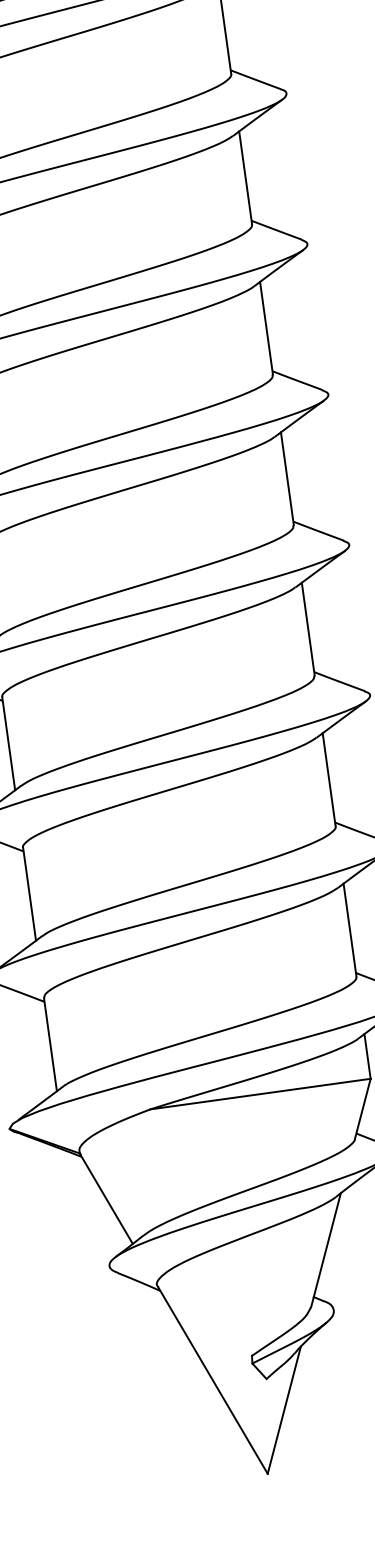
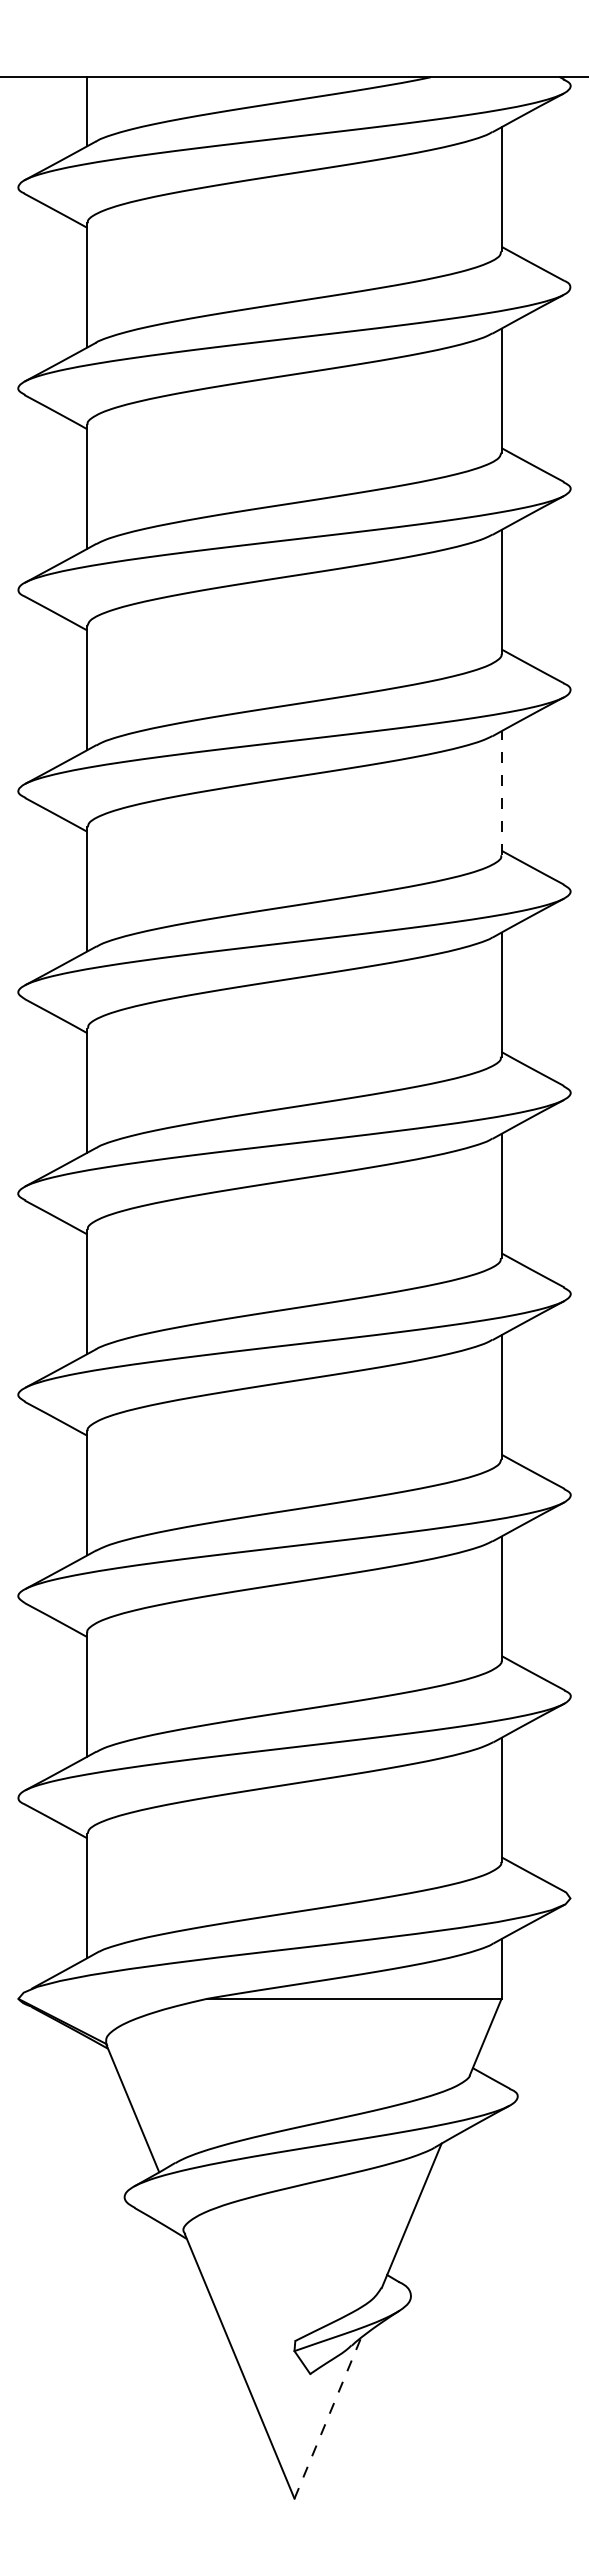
line: (245, 177) -> (501, 792), solid -> dashed
line: (284, 1409) -> (328, 2417), solid -> dashed

